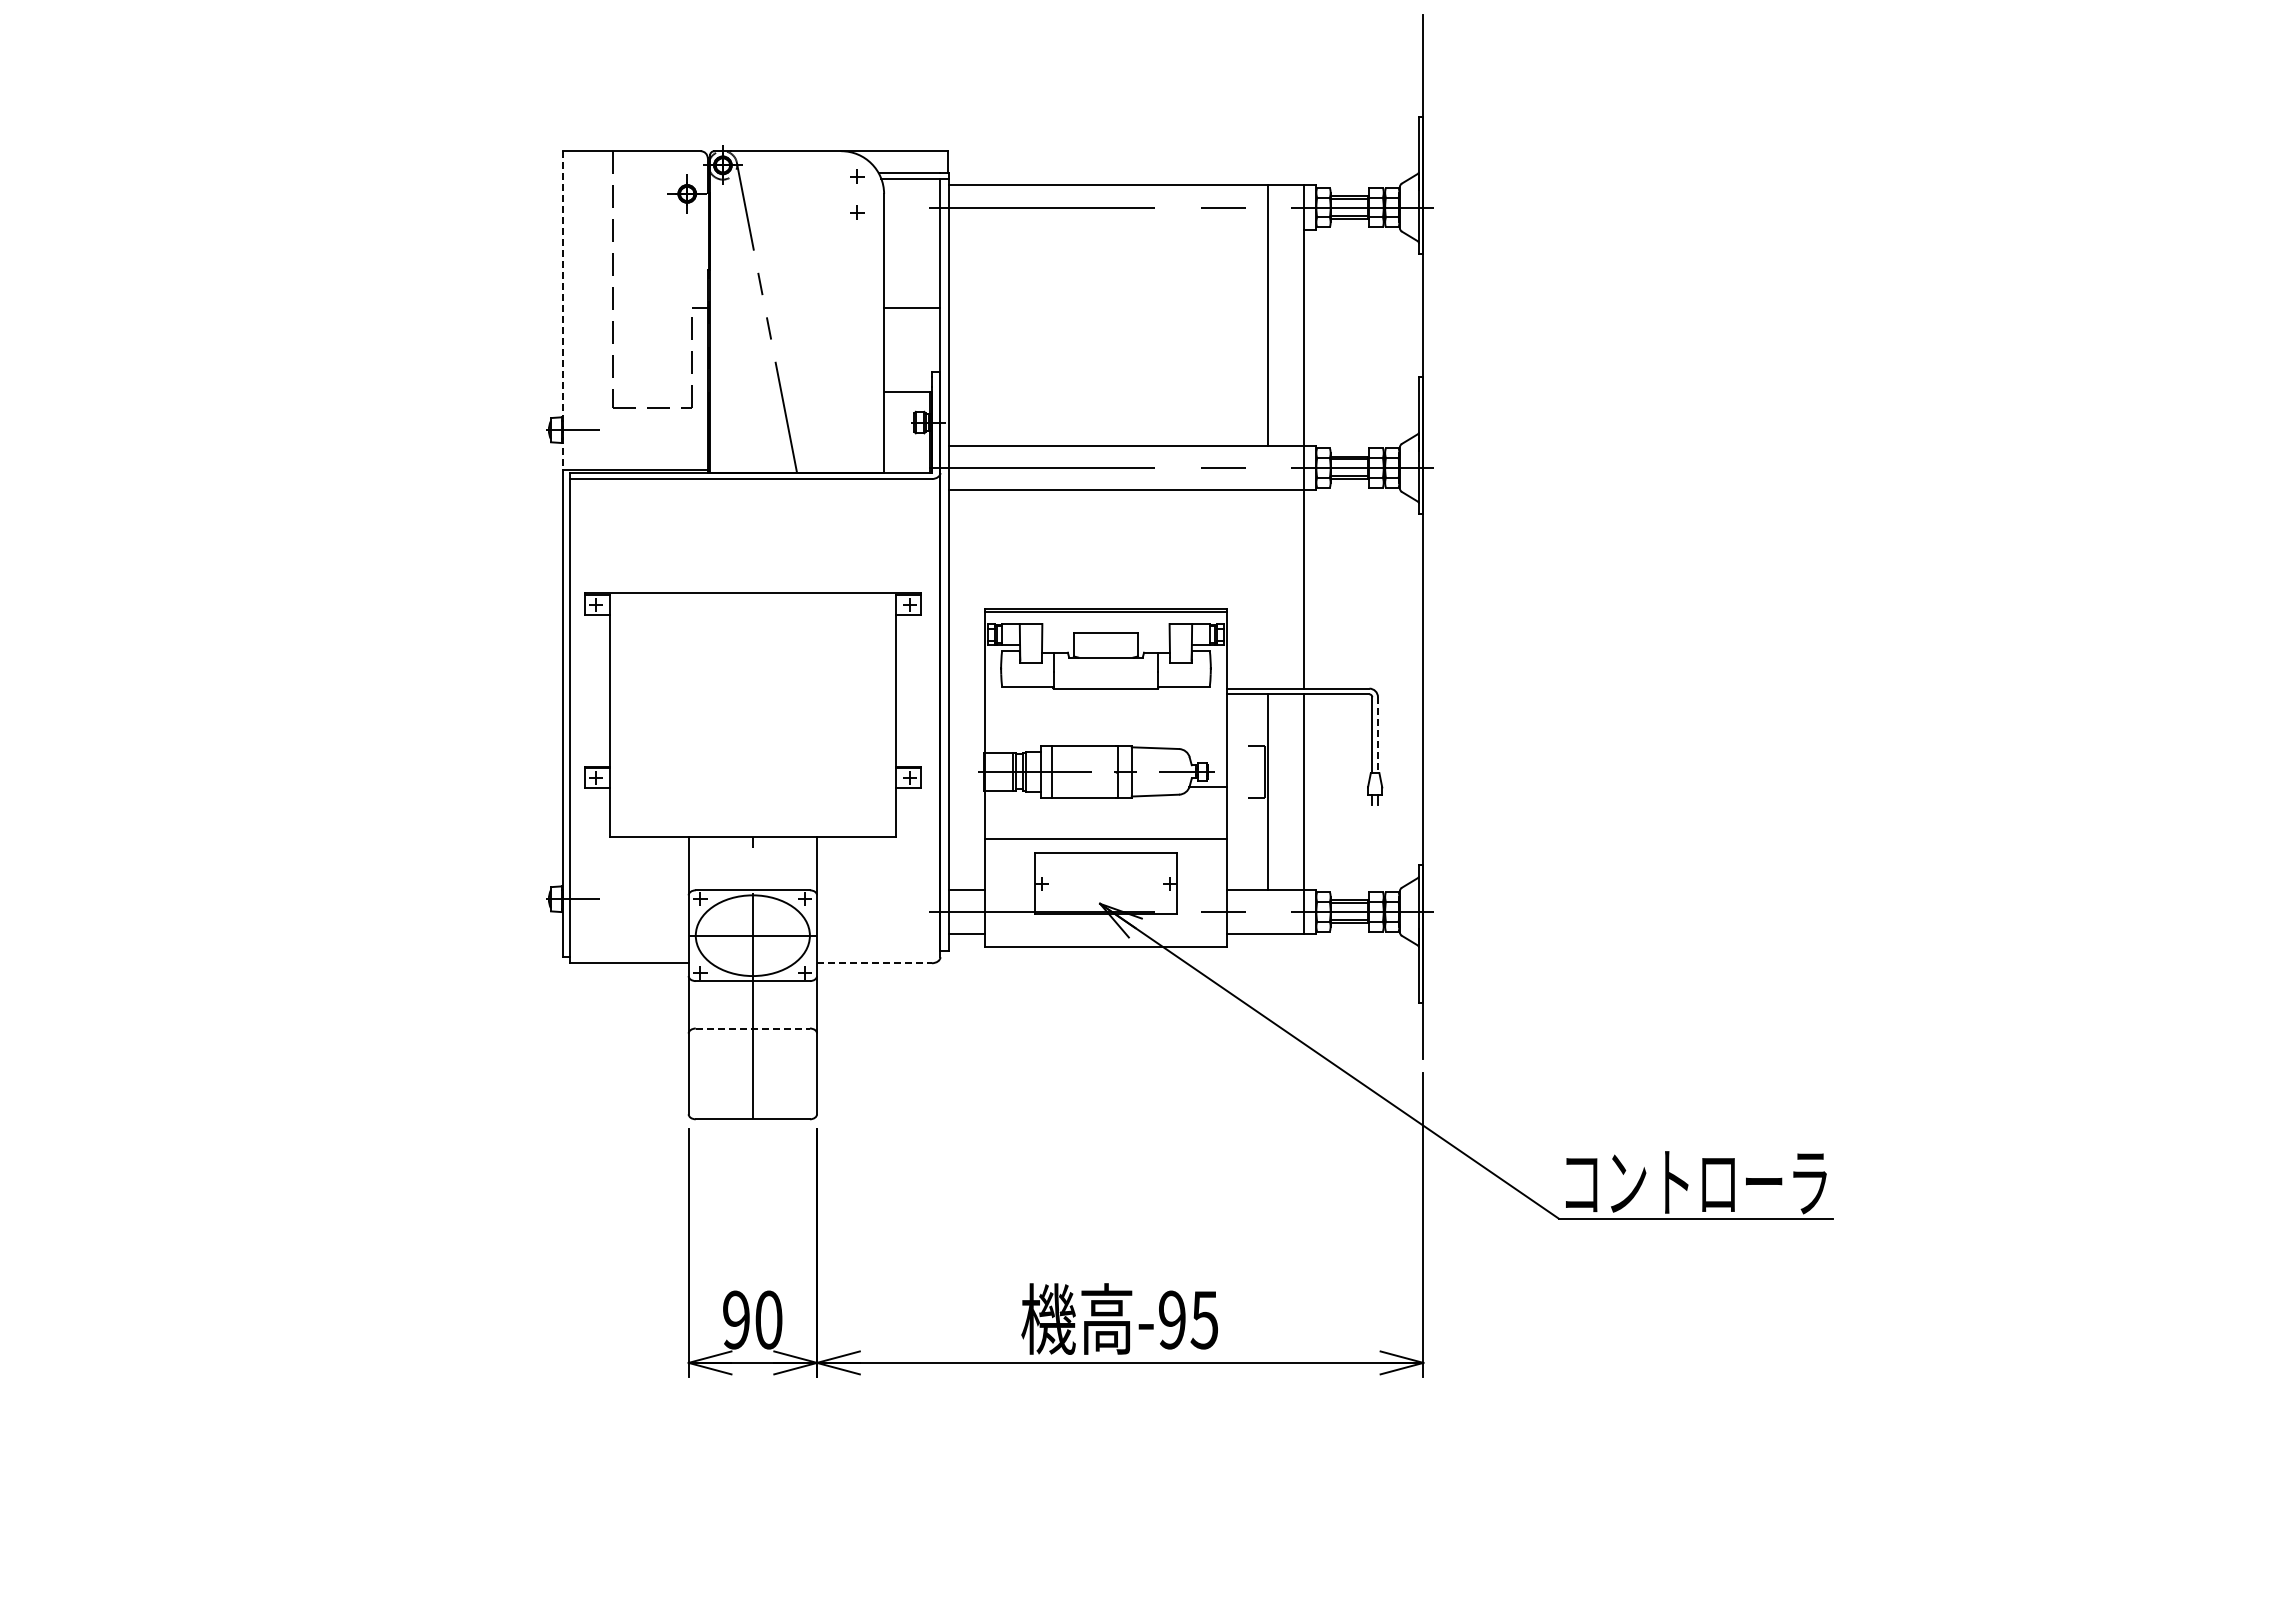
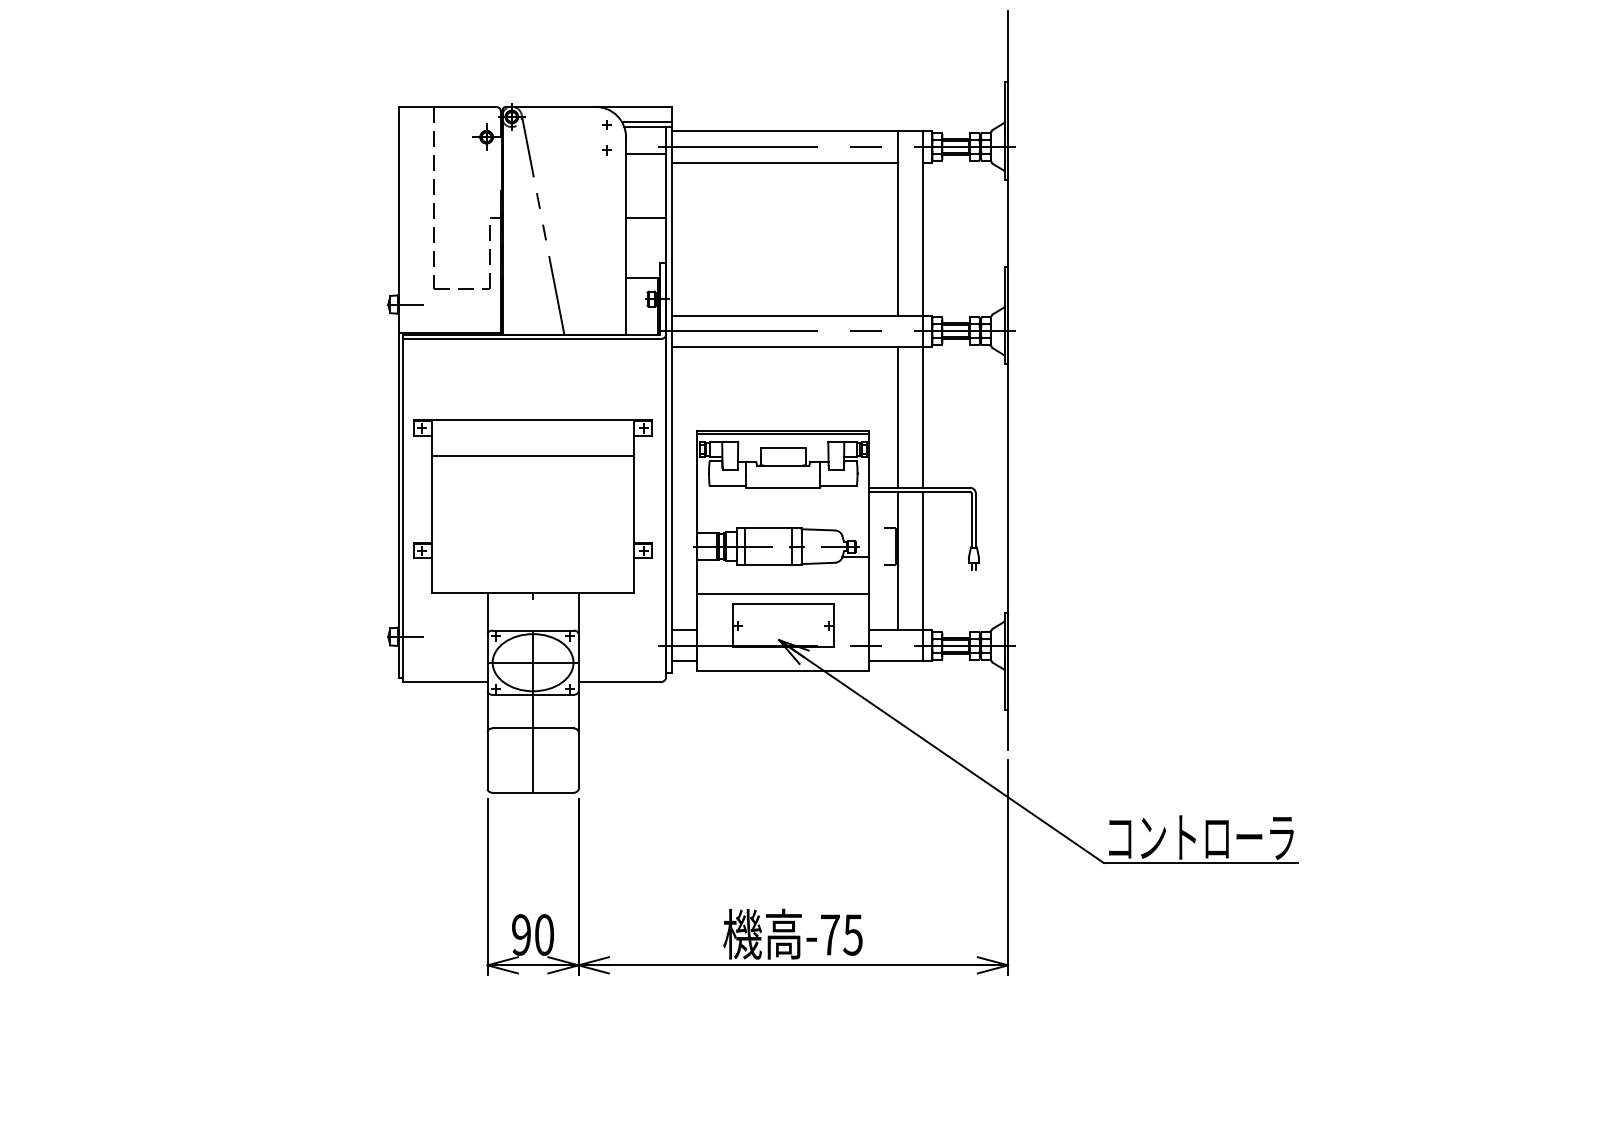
line: (912, 217) -> (646, 153), added
line: (1108, 229) -> (785, 162), added
line: (563, 311) -> (398, 220), dashed -> solid
line: (1267, 589) -> (897, 417), added
line: (752, 643) -> (532, 455), added
line: (1377, 735) -> (975, 520), dashed -> solid
line: (874, 963) -> (619, 682), dashed -> solid
line: (753, 1028) -> (533, 728), dashed -> solid
text: (1172, 1319) -> (830, 934), -95 -> -75

